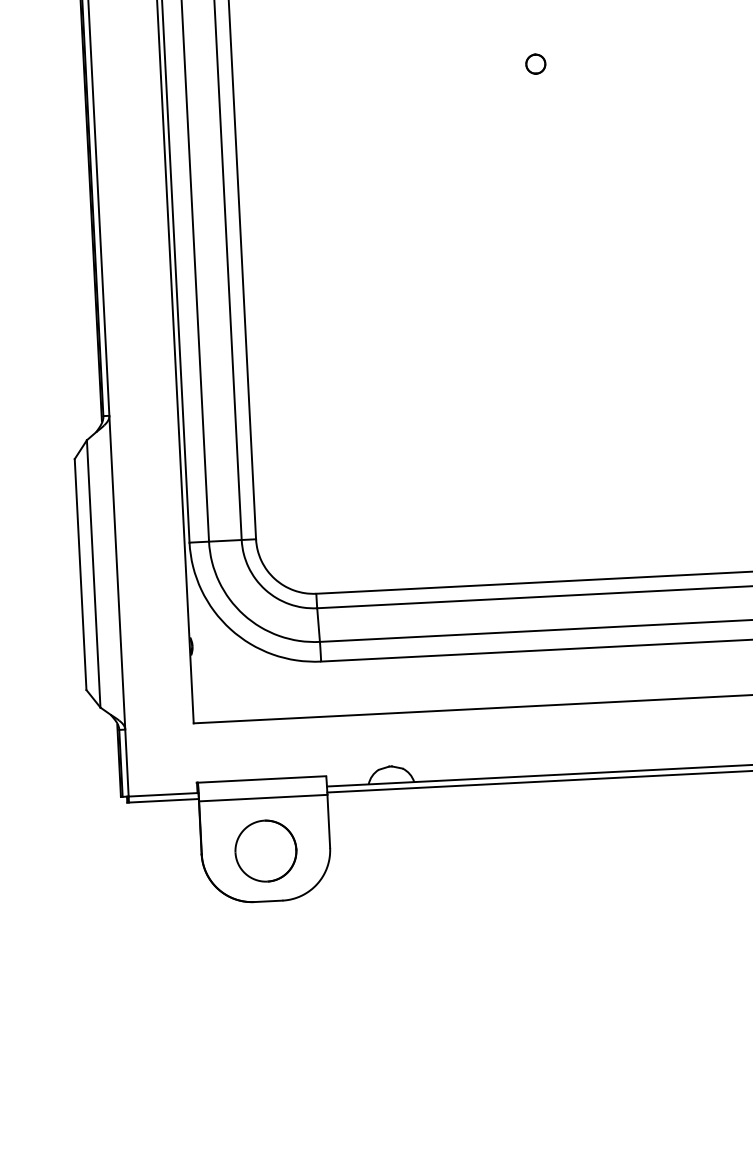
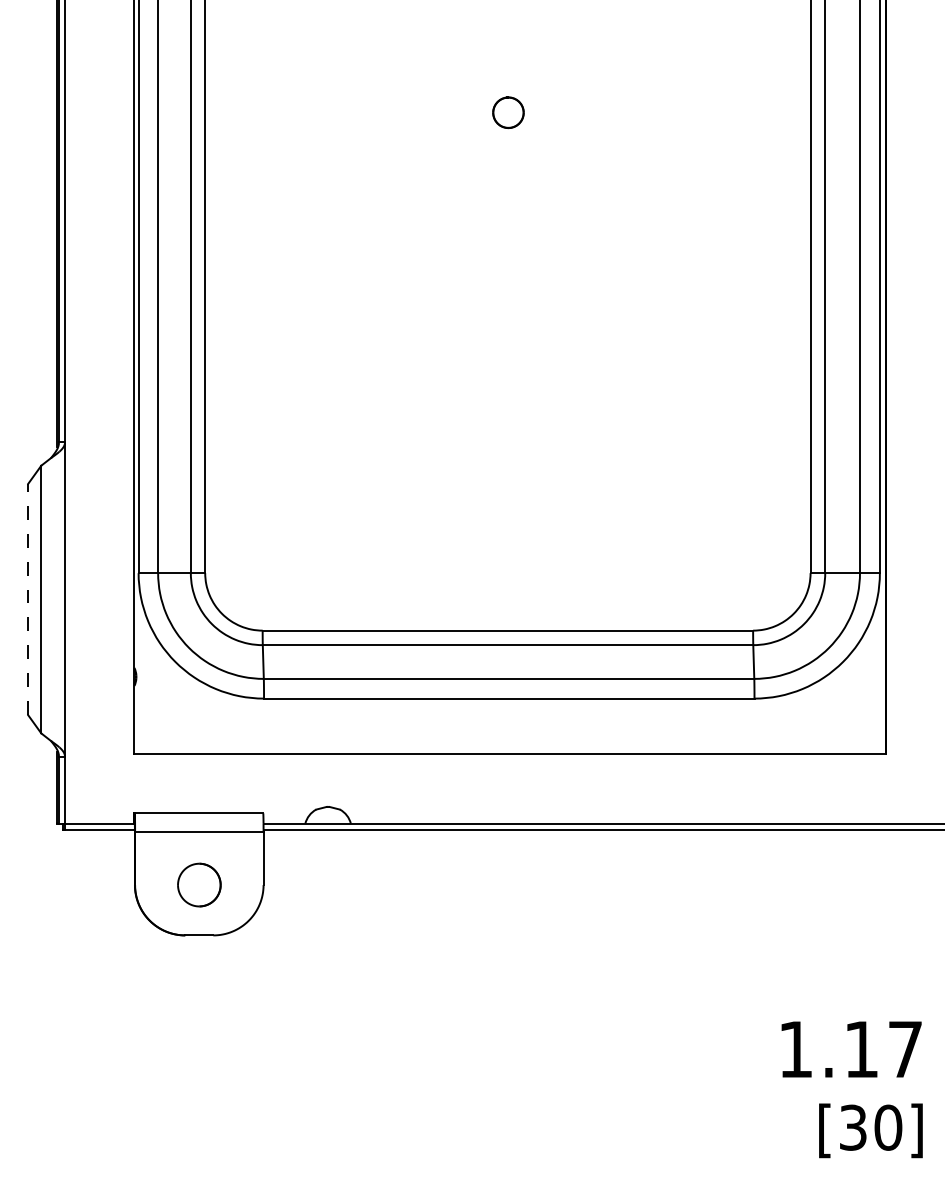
part: (535, 63) -> (508, 112), size x1.6
line: (80, 574) -> (28, 599), solid -> dashed
part: (266, 850) -> (199, 884), size x0.7

